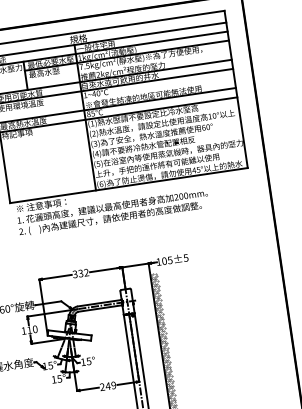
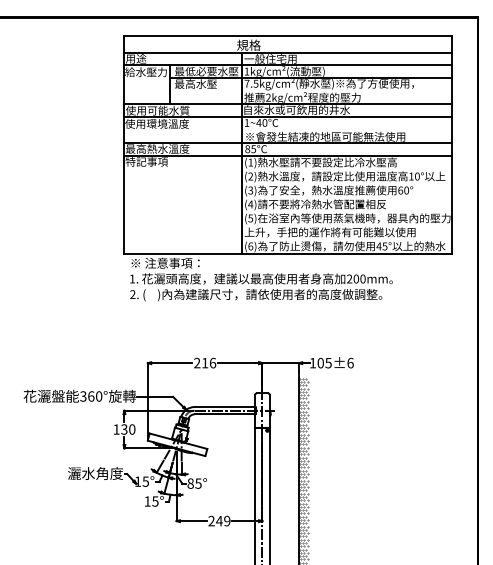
text: (185, 257) -> (350, 362), 105±5 -> 105±6
text: (81, 273) -> (205, 362), 332 -> 216
text: (29, 330) -> (124, 429), 110 -> 130
text: (83, 362) -> (190, 483), 15° -> 85°

